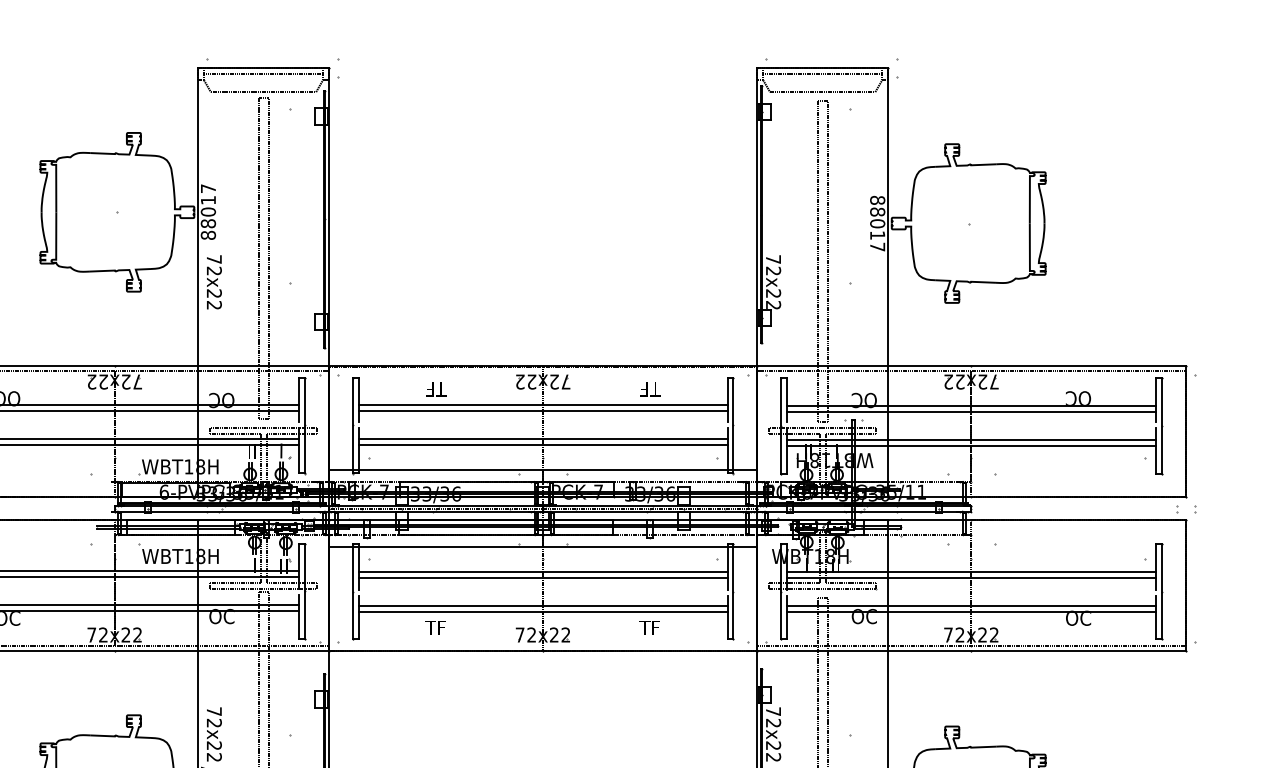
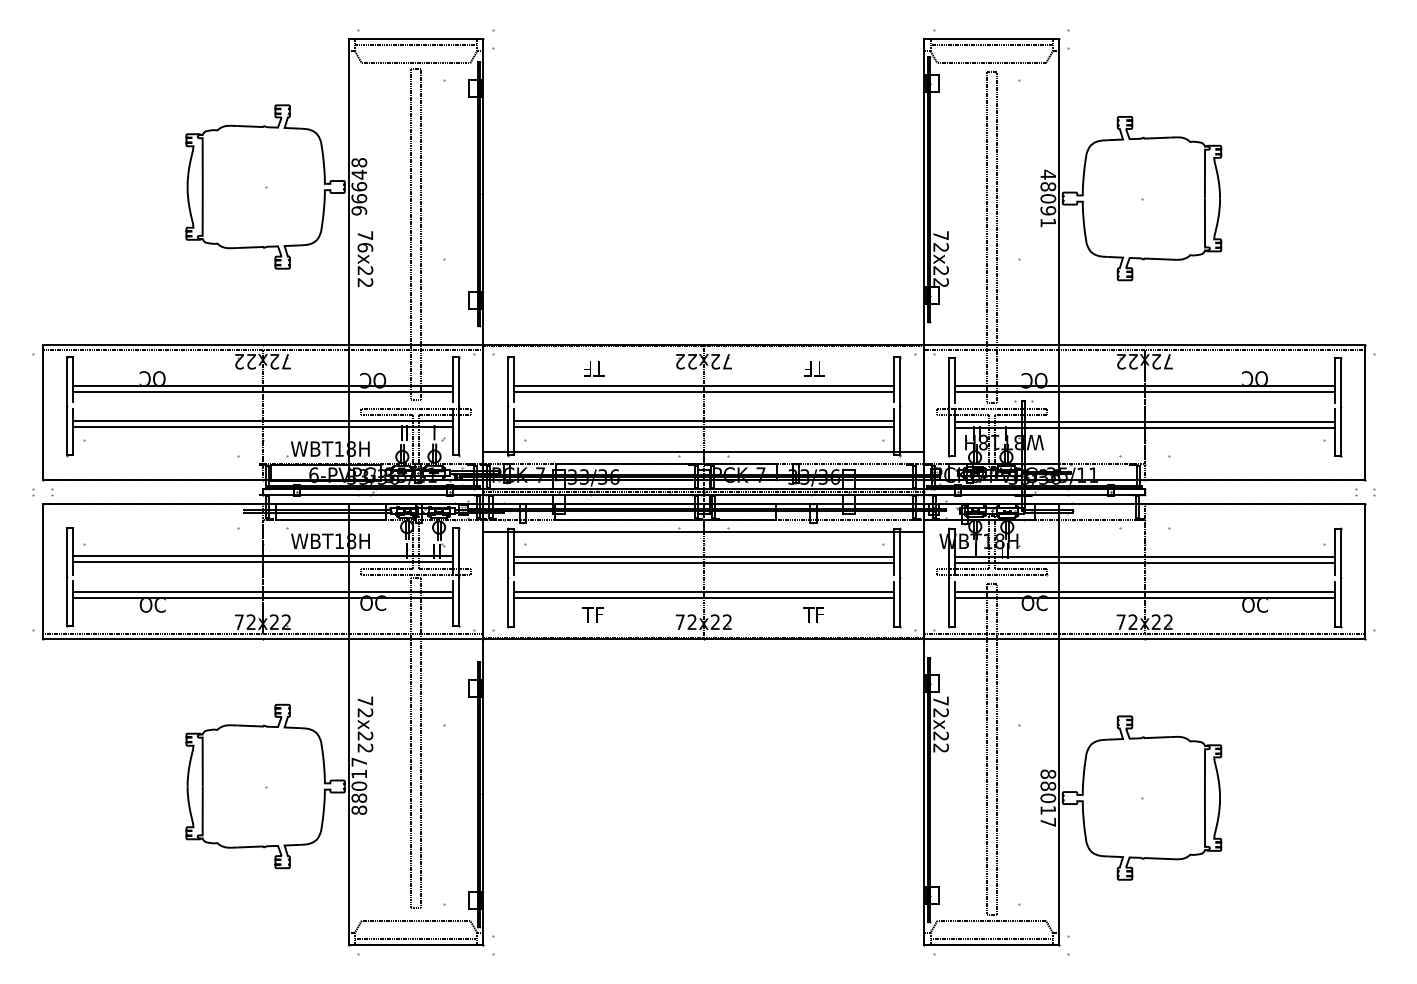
text: (208, 211) -> (359, 186), 88017 -> 96648
text: (877, 223) -> (1048, 198), 88017 -> 48091
text: (214, 271) -> (365, 247), 72x22 -> 76x22

